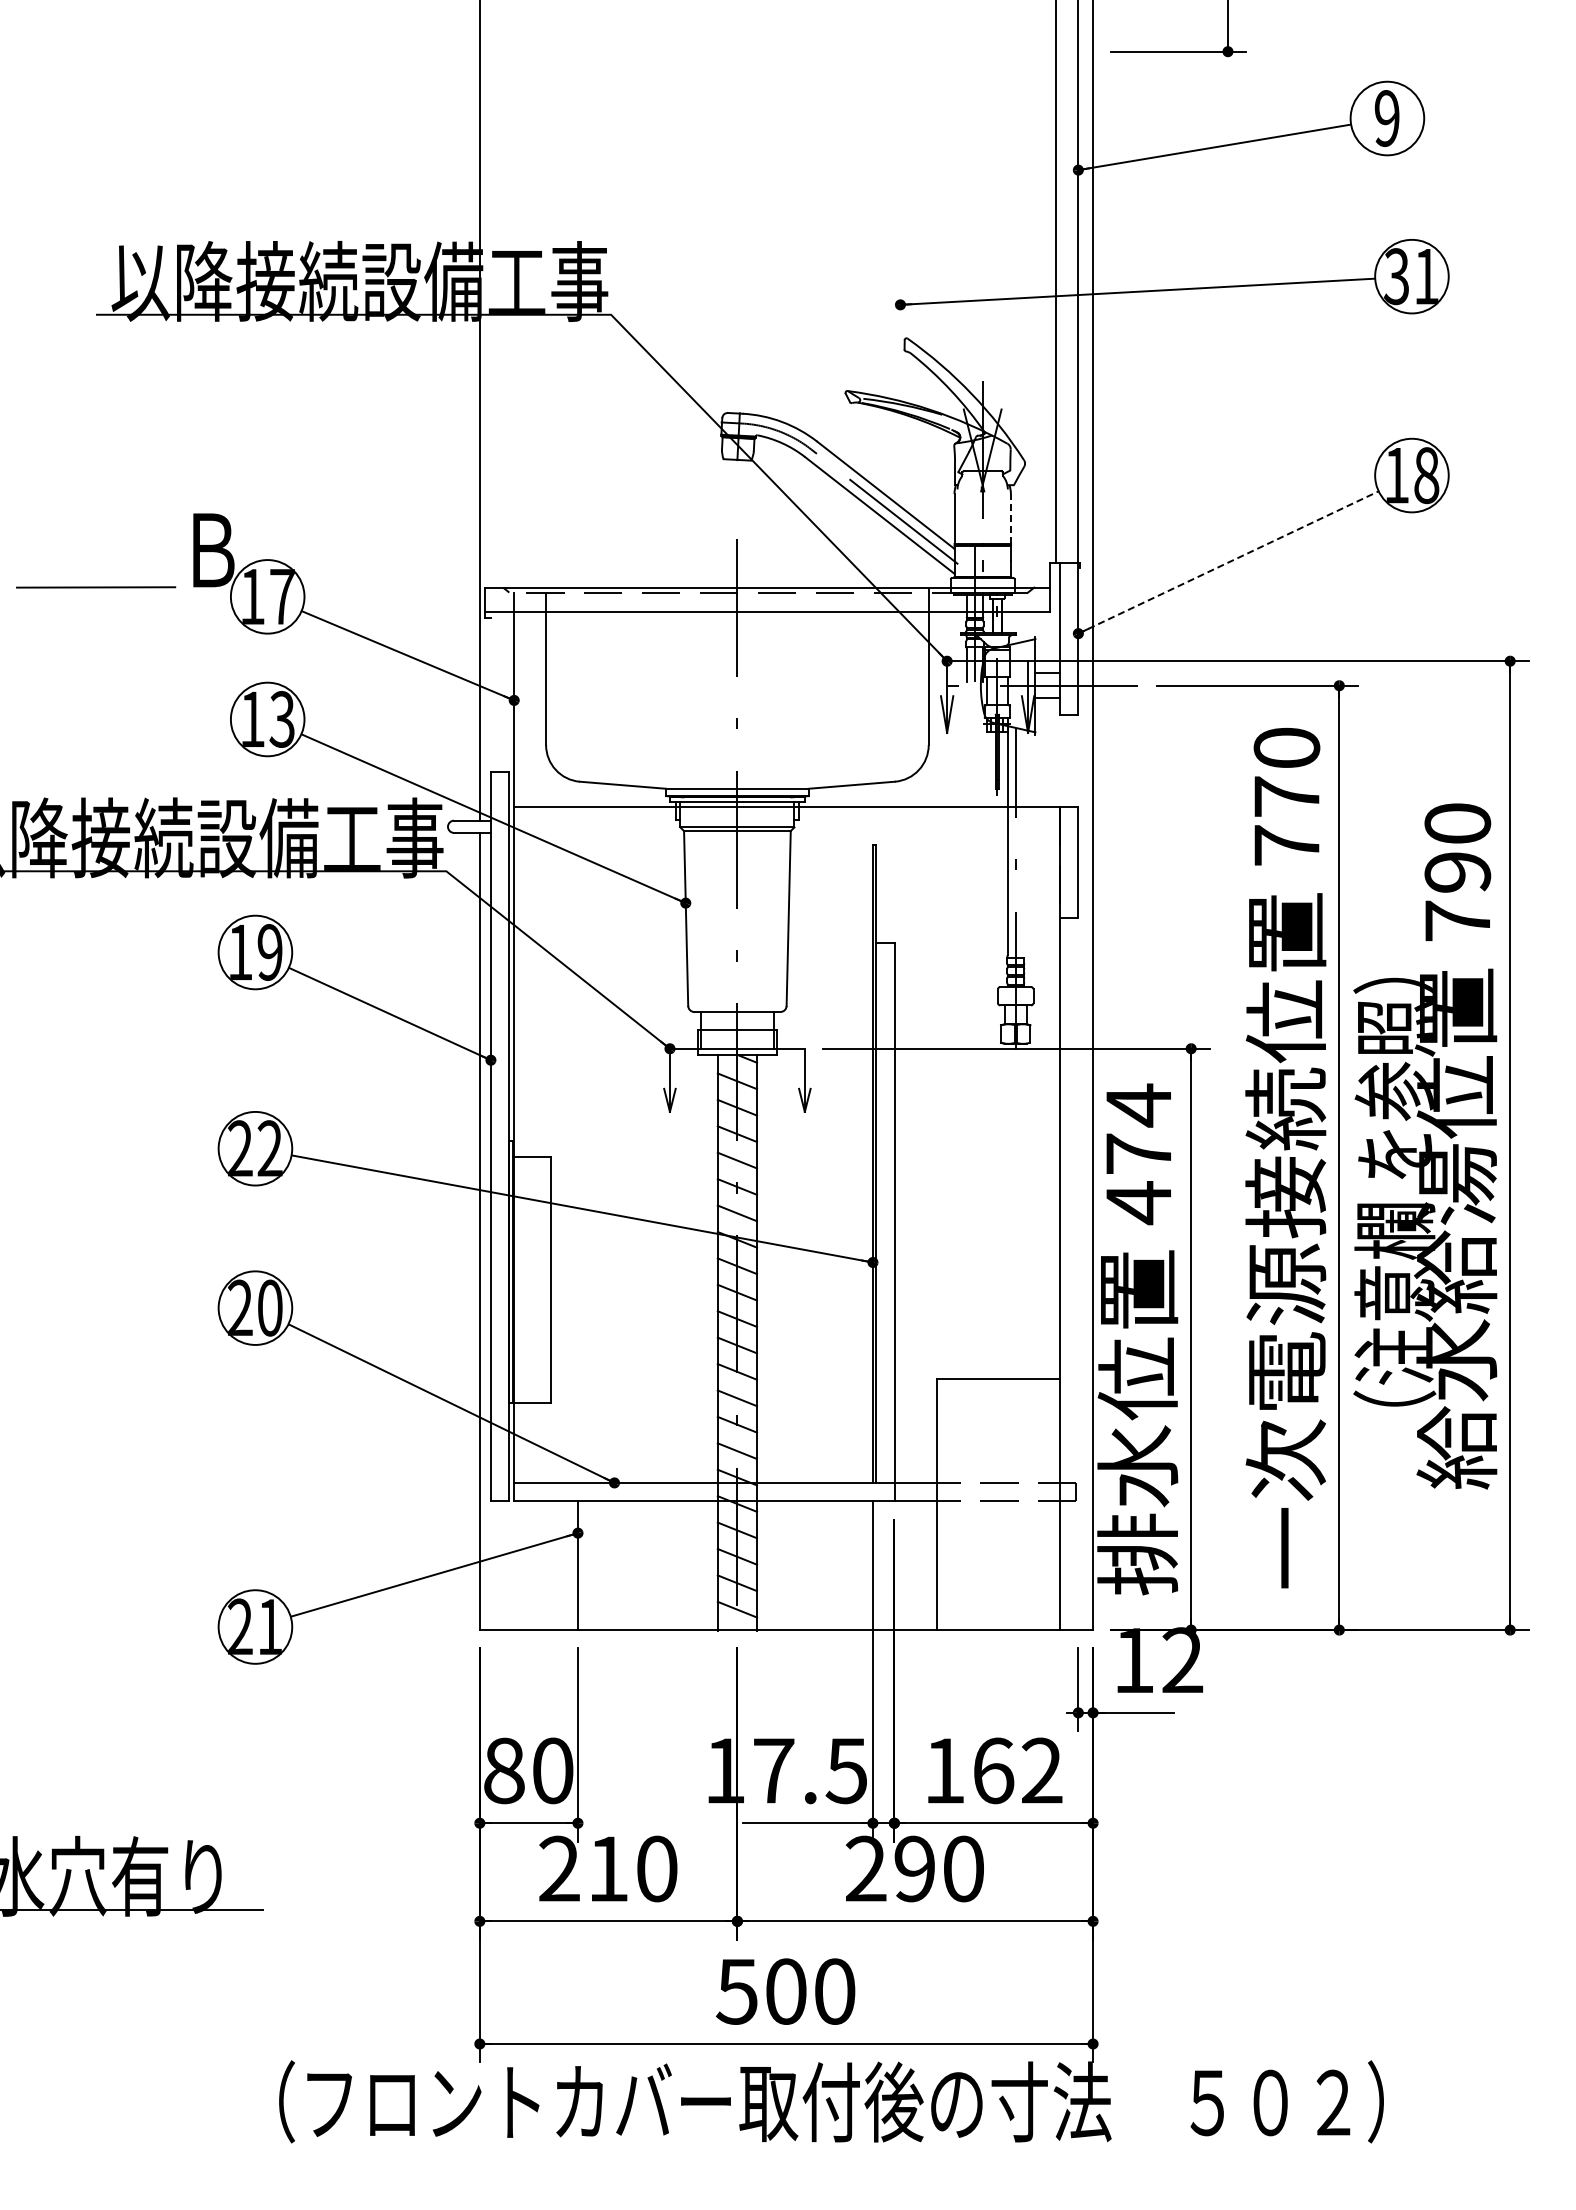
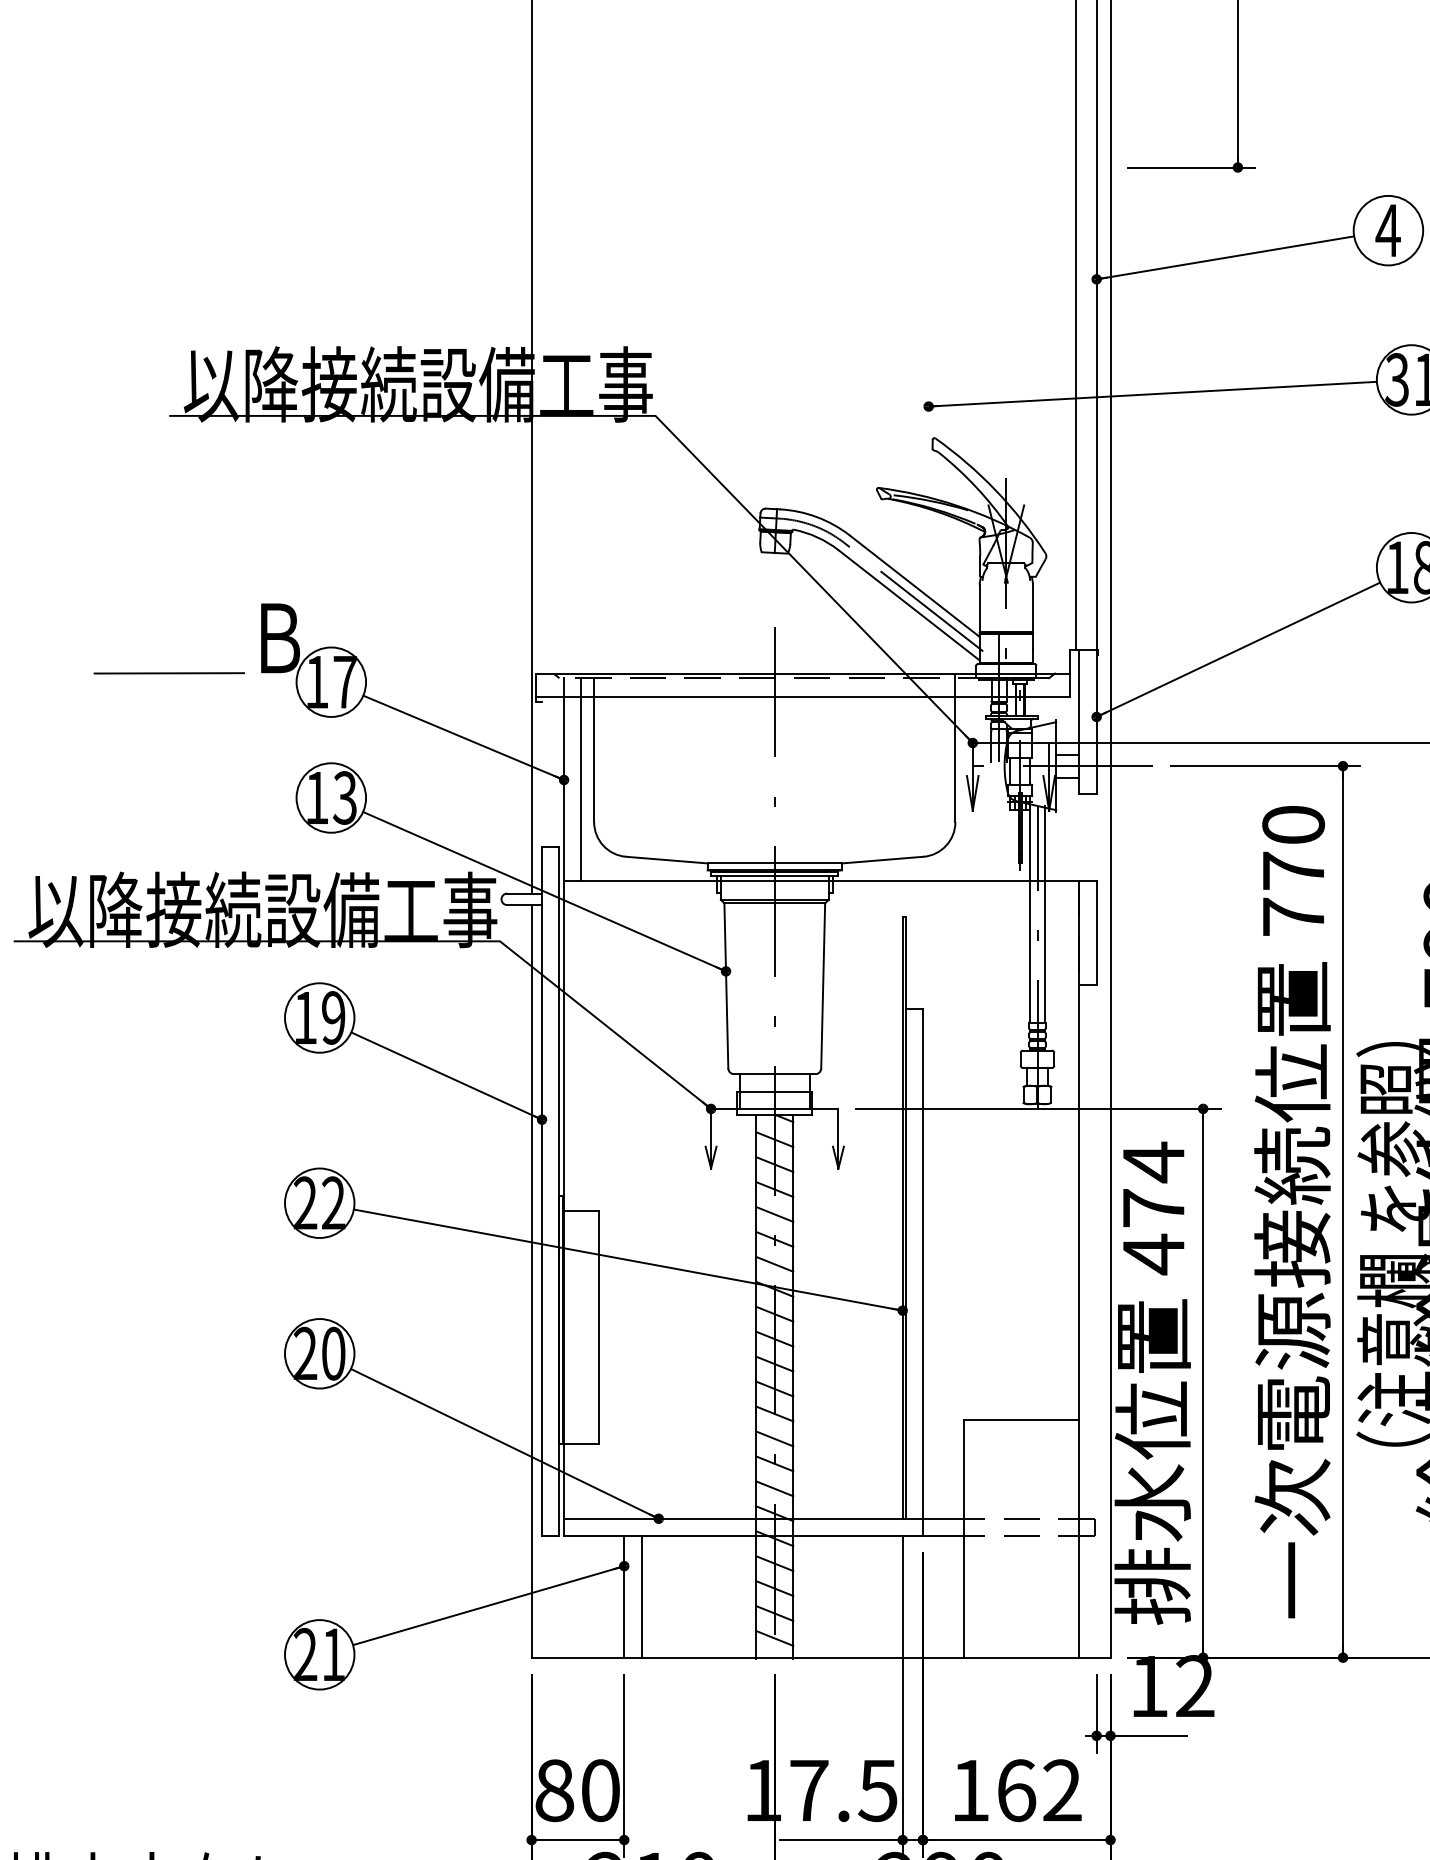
text: (1386, 118) -> (1387, 230), 9 -> 4
line: (1010, 519) -> (1032, 609), dashed -> solid
line: (1228, 562) -> (1238, 649), dashed -> solid
line: (532, 699) -> (581, 779), added
line: (1023, 841) -> (1044, 913), added
line: (596, 1565) -> (641, 1596), added

